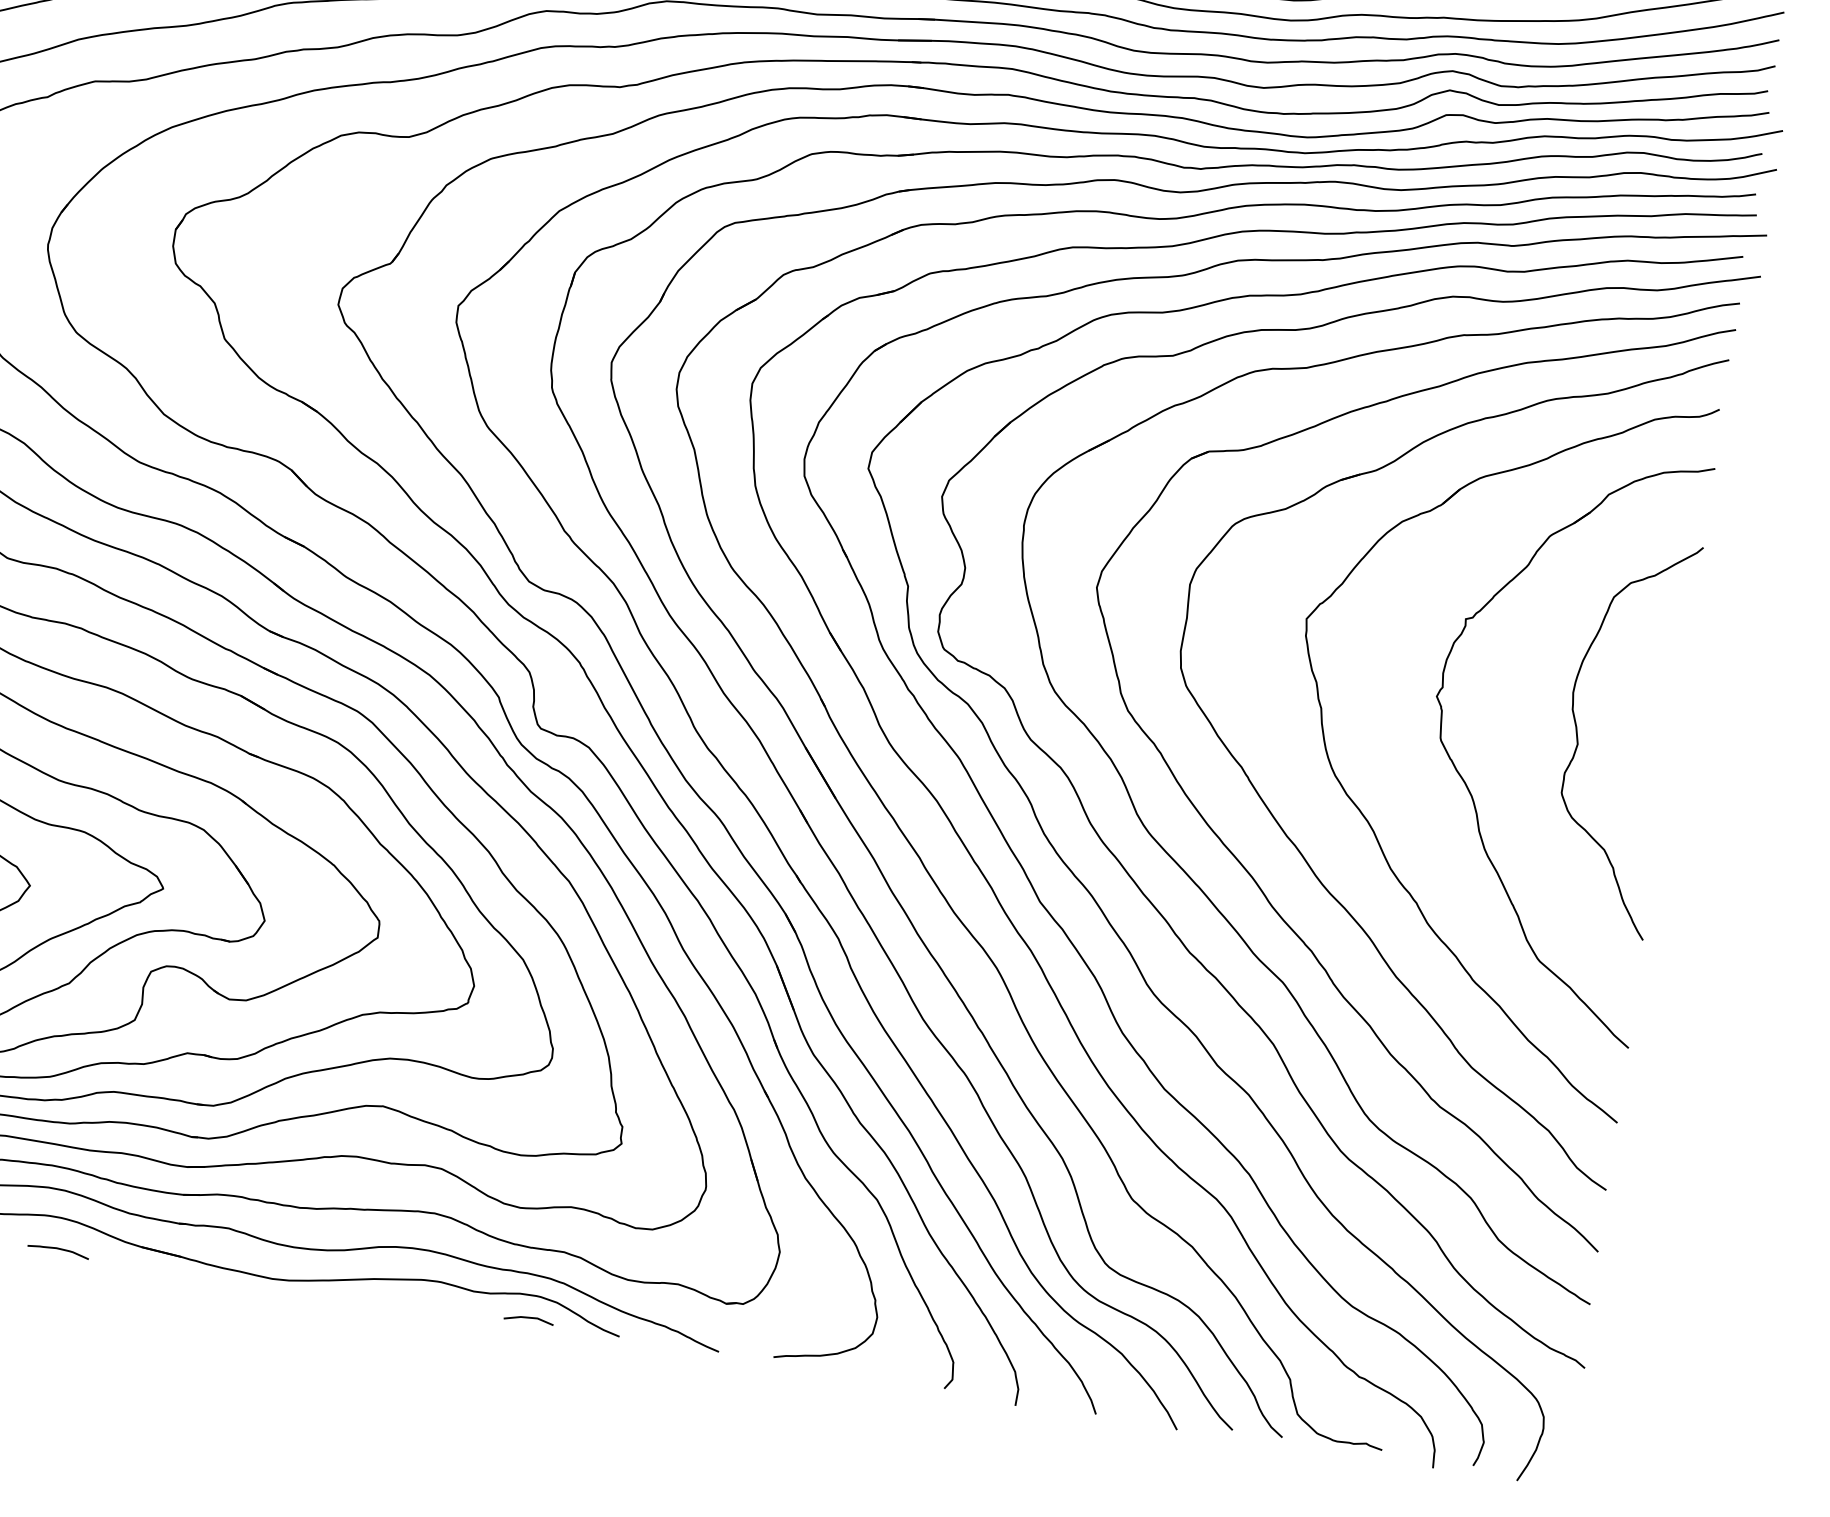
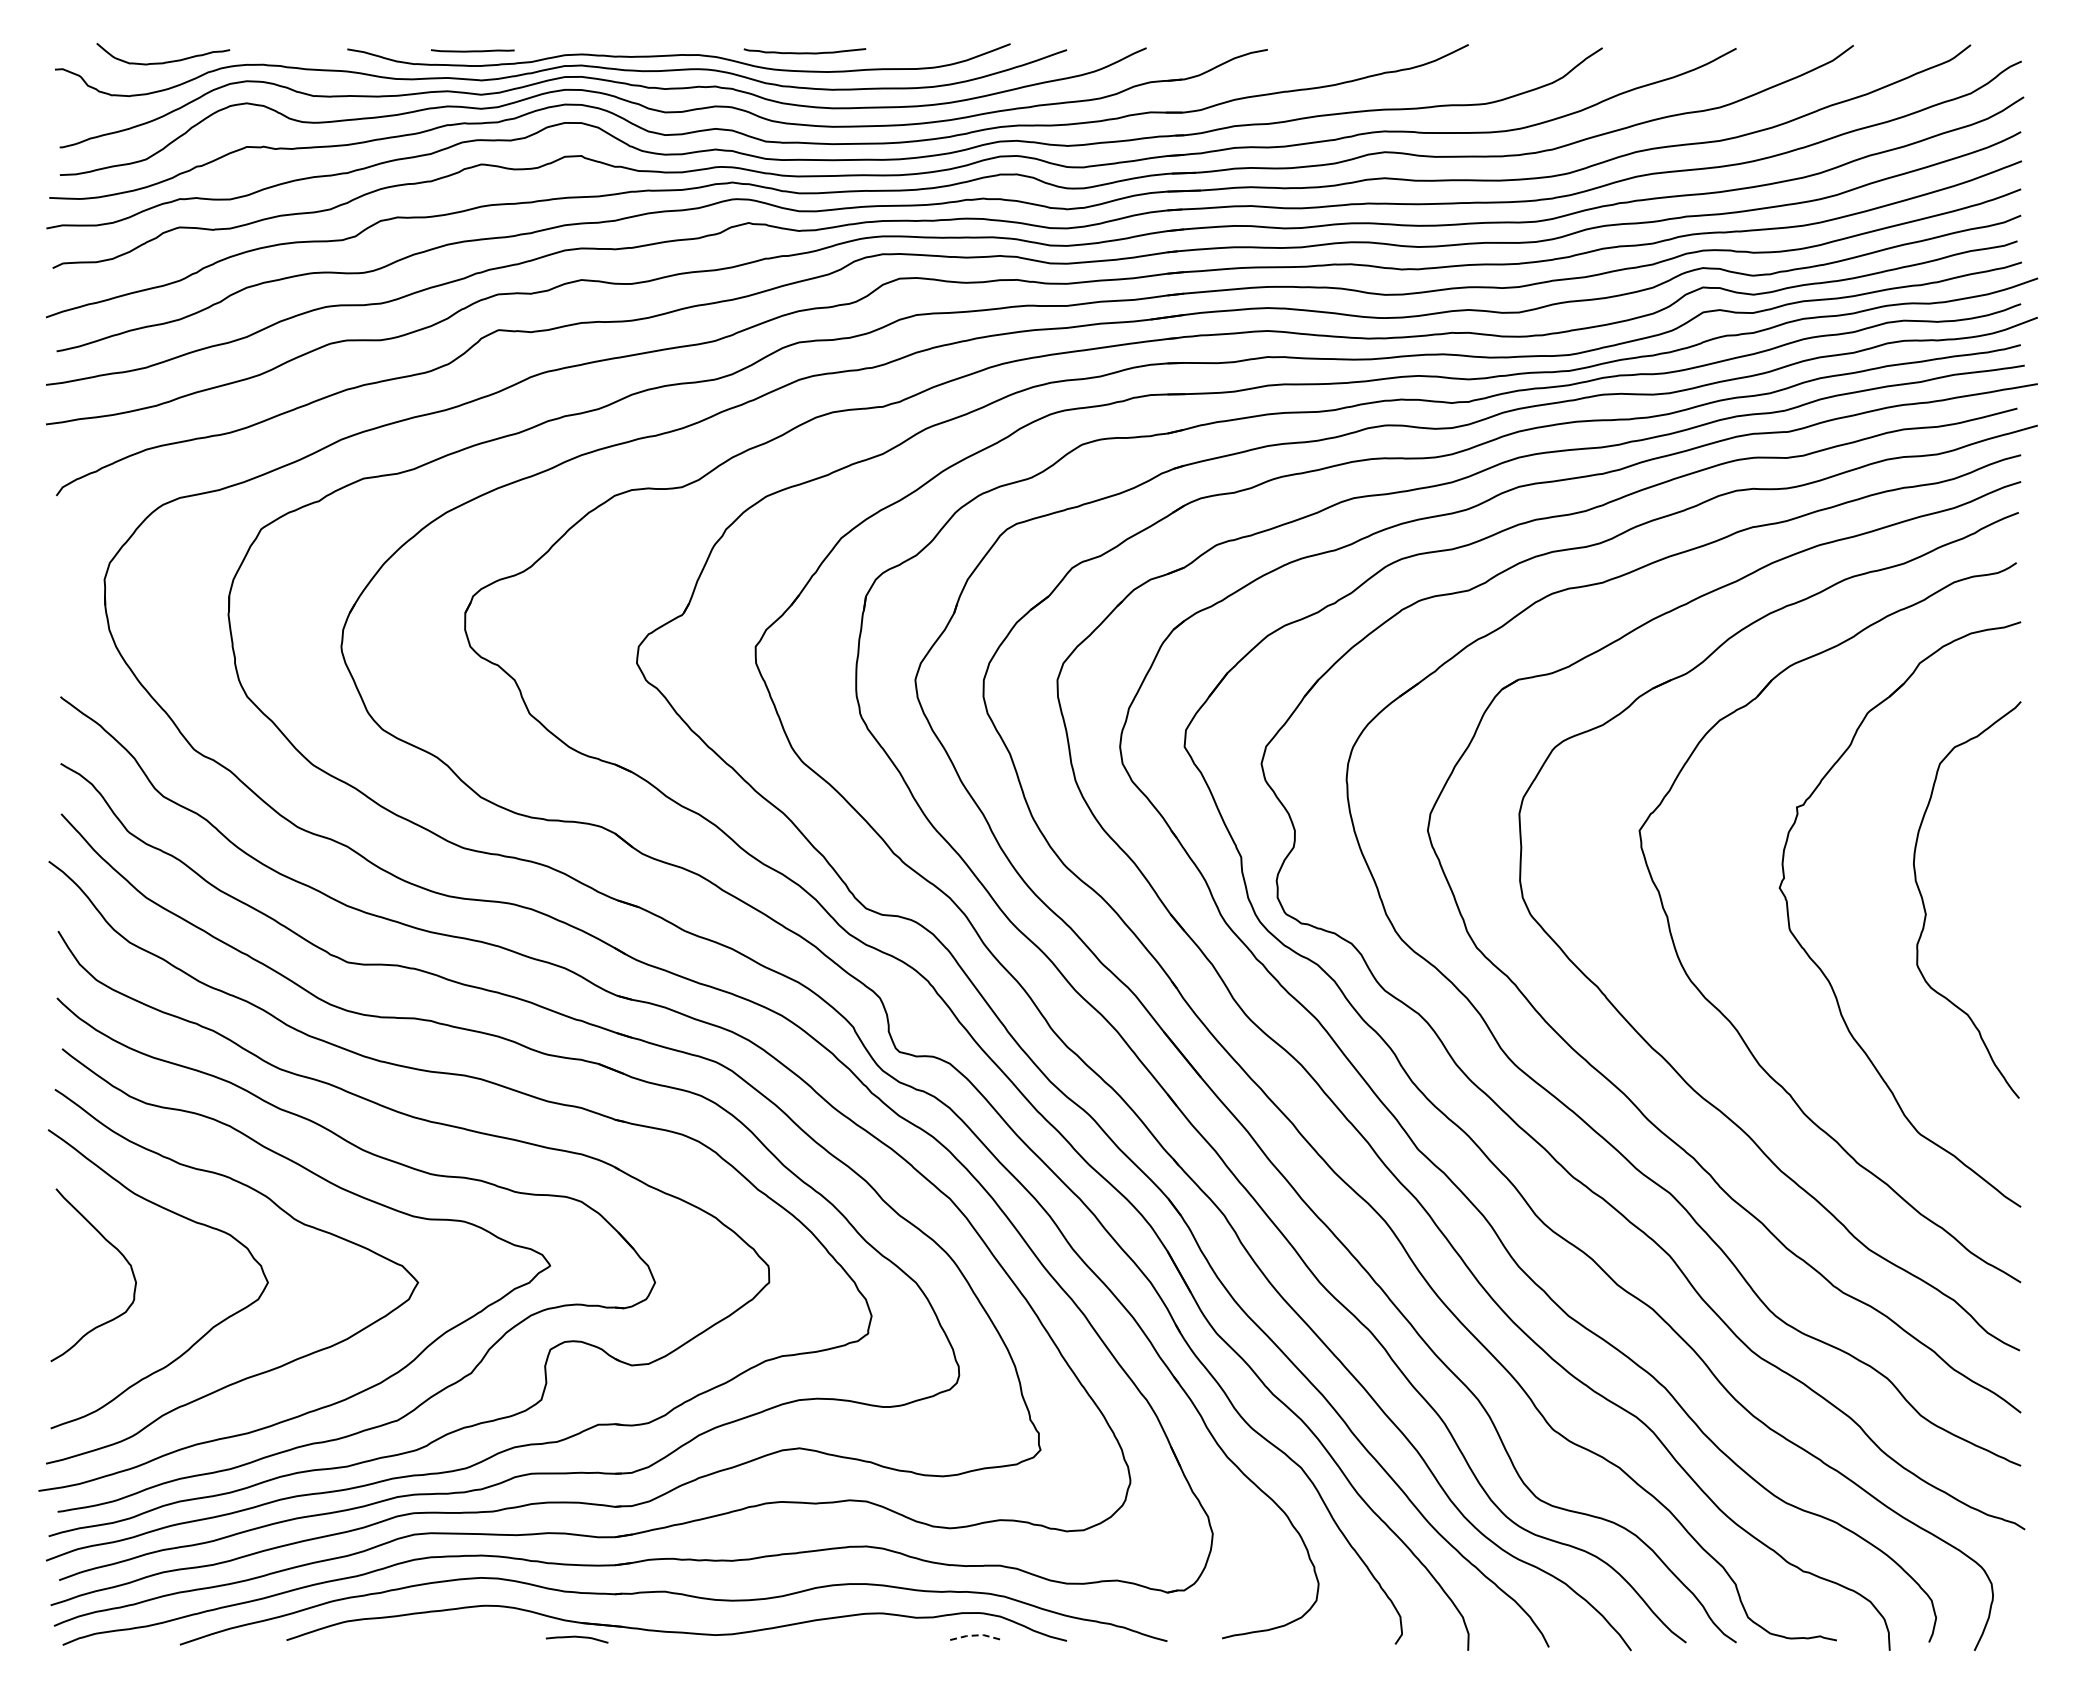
curve: (59, 1249) -> (577, 1637), moved
line: (528, 1317) -> (974, 1635), solid -> dashed

